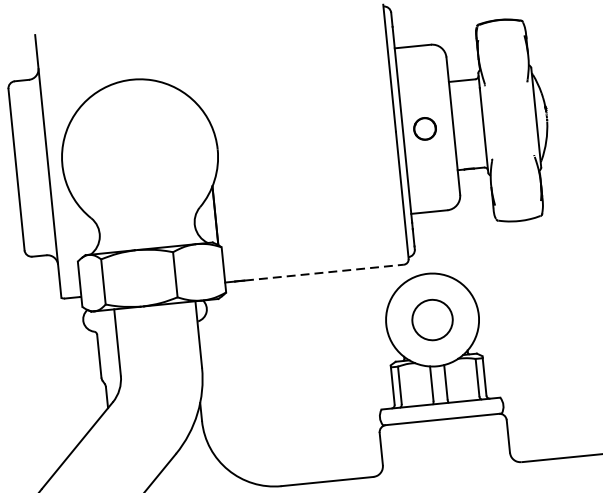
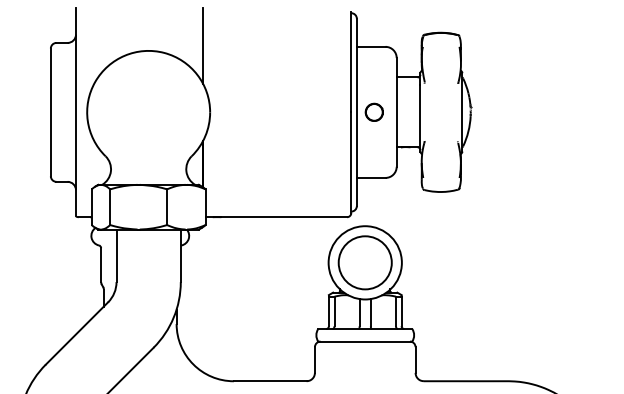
line: (200, 65) -> (203, 45), added
line: (324, 272) -> (284, 217), dashed -> solid
circle: (431, 319) -> (364, 262), size x1.67

